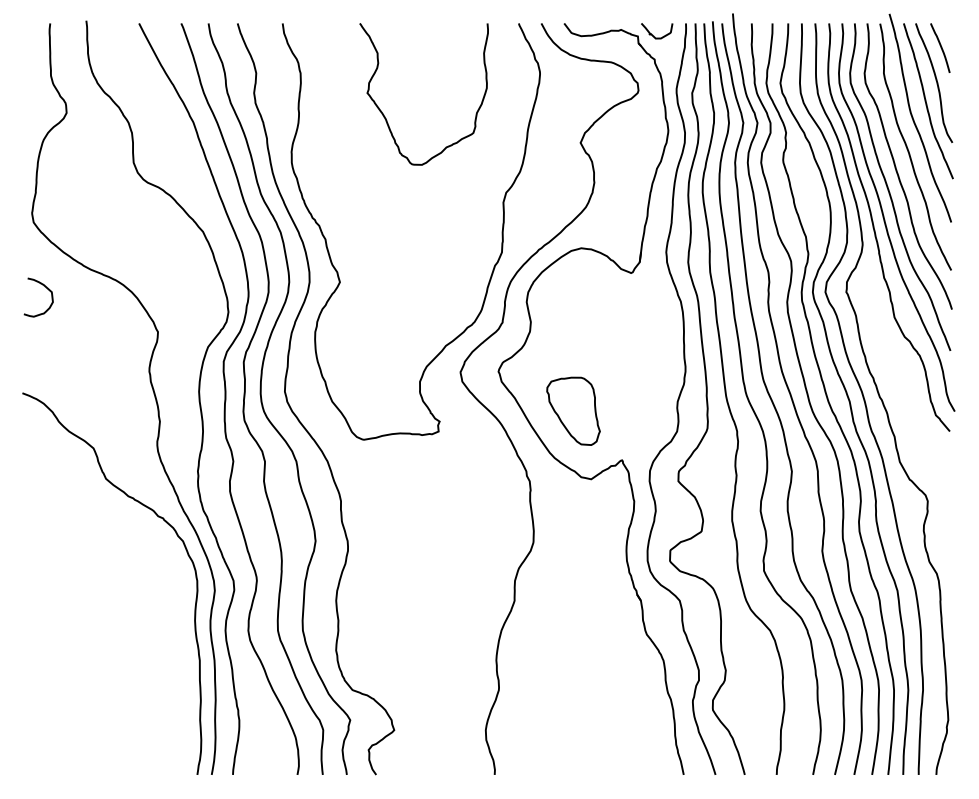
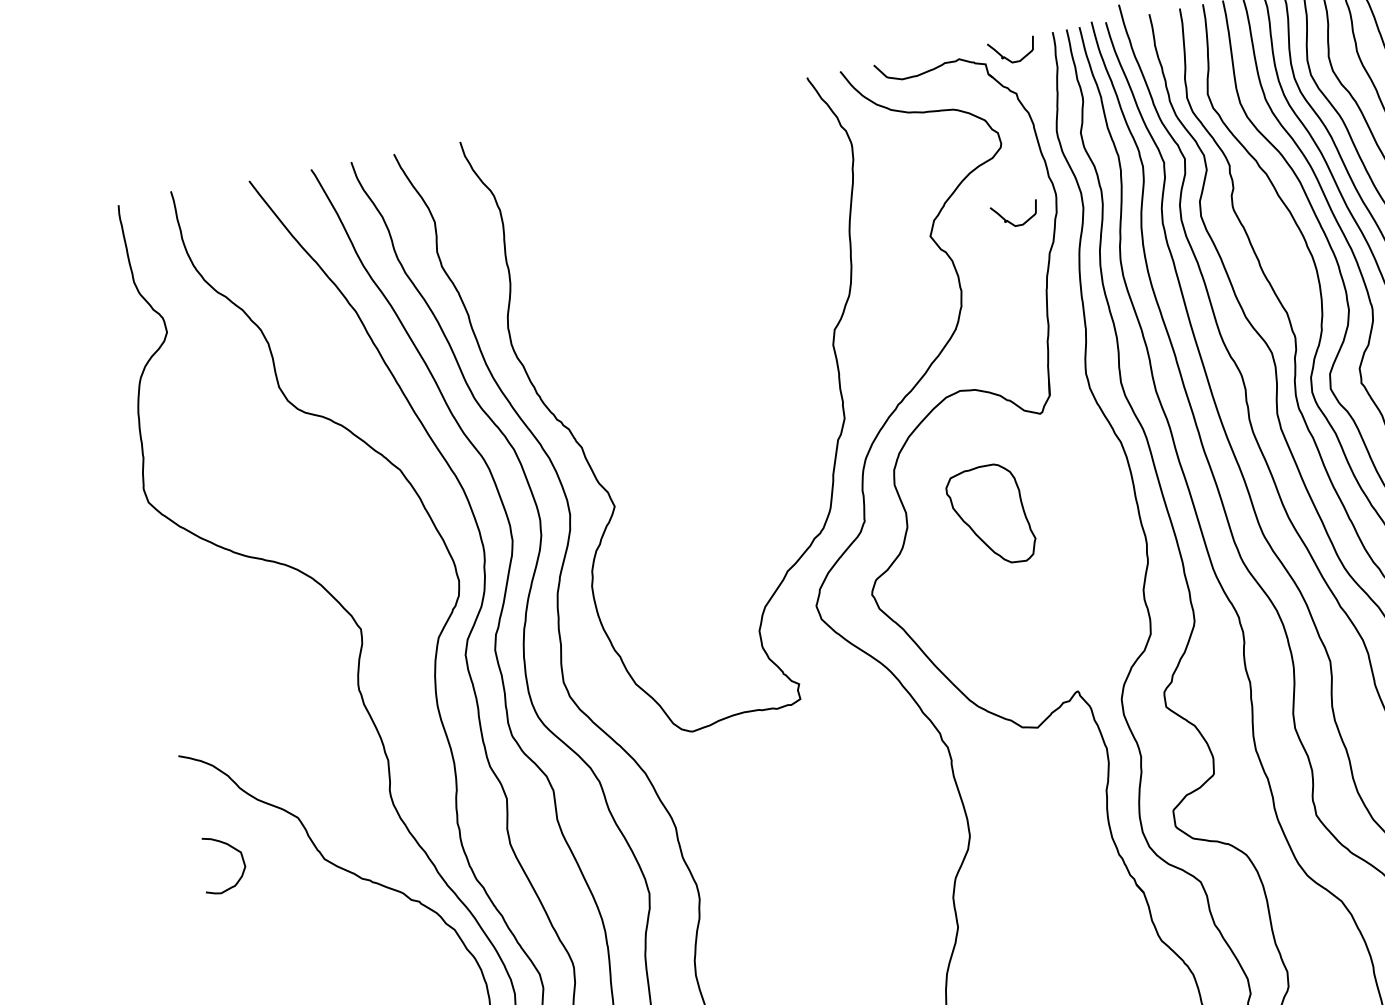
curve: (384, 114) -> (634, 248), removed
curve: (637, 144) -> (1014, 223), added
curve: (46, 288) -> (232, 848), moved
part: (573, 410) -> (990, 514), moved

